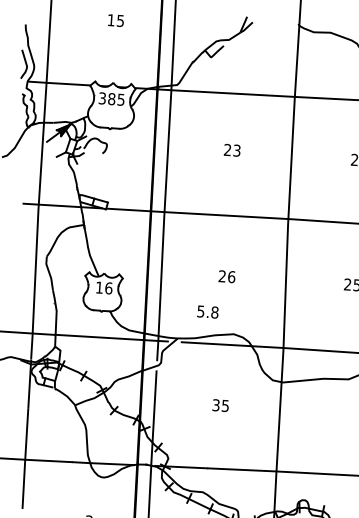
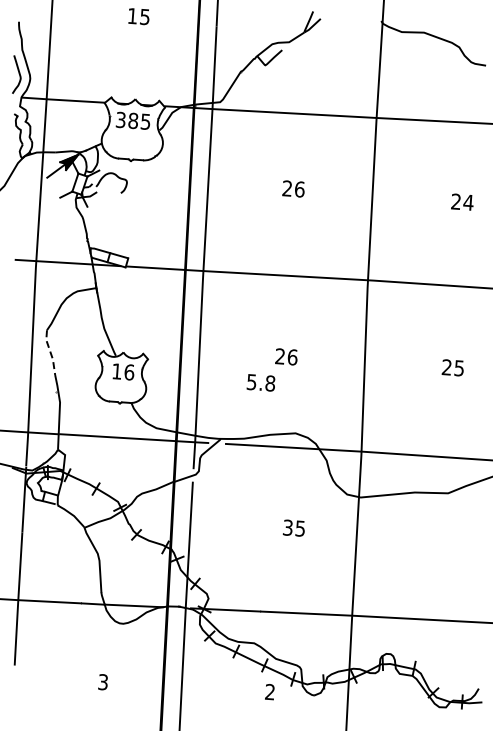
text: (236, 150) -> (299, 189), 23 -> 26
line: (49, 273) -> (50, 352), solid -> dashed
text: (207, 311) -> (260, 382), moved
text: (220, 405) -> (293, 527), moved

